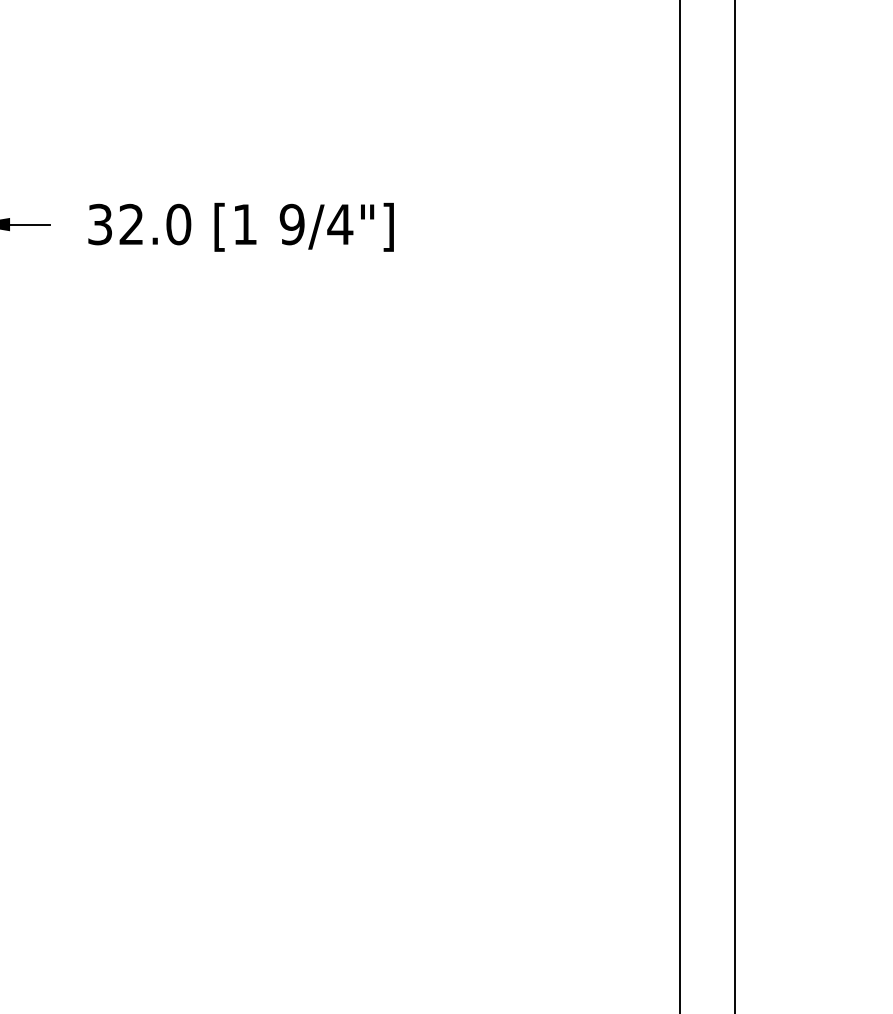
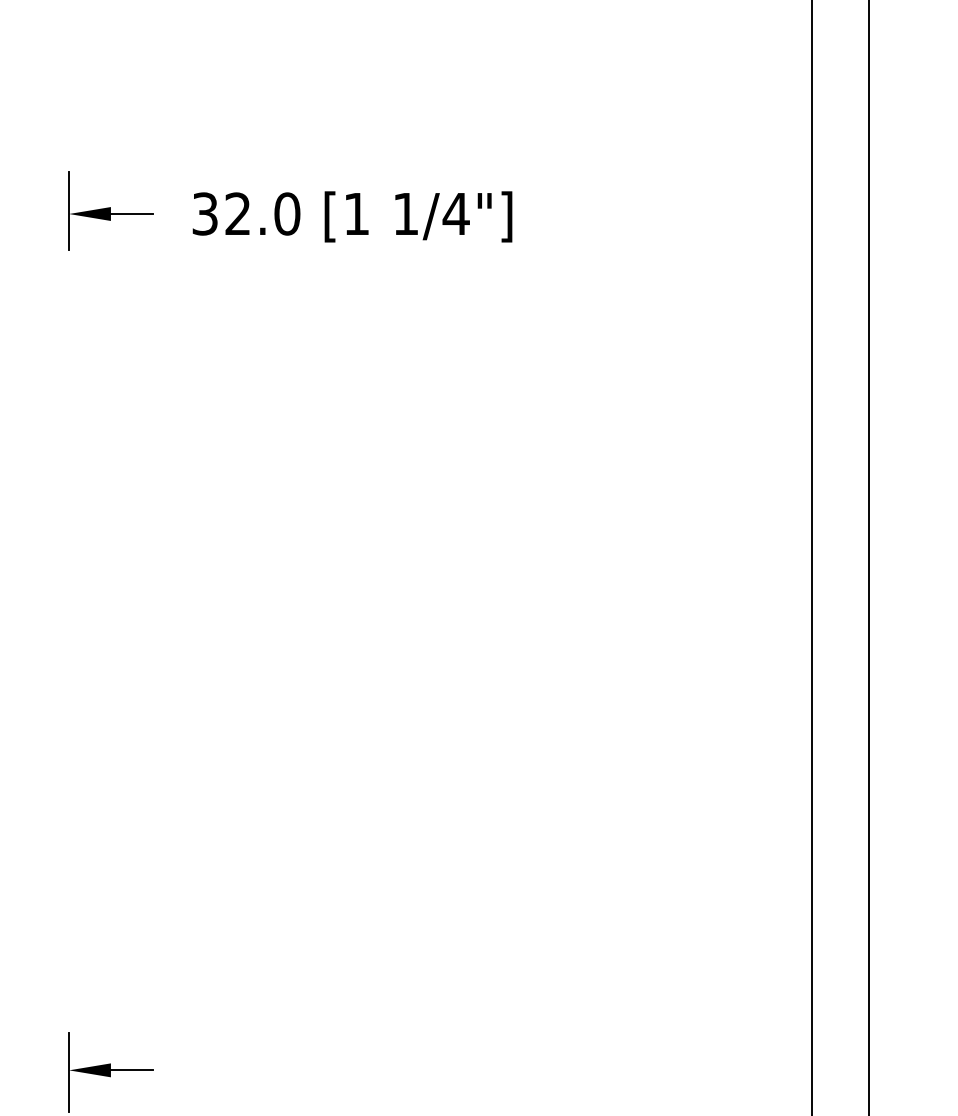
text: (291, 224) -> (405, 213), 9/4"] -> 1/4"]

